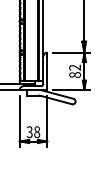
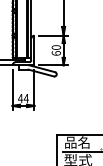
text: (75, 71) -> (56, 50), 82 -> 60
text: (33, 132) -> (23, 98), 38 -> 44

